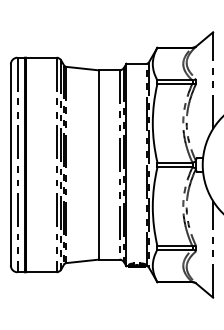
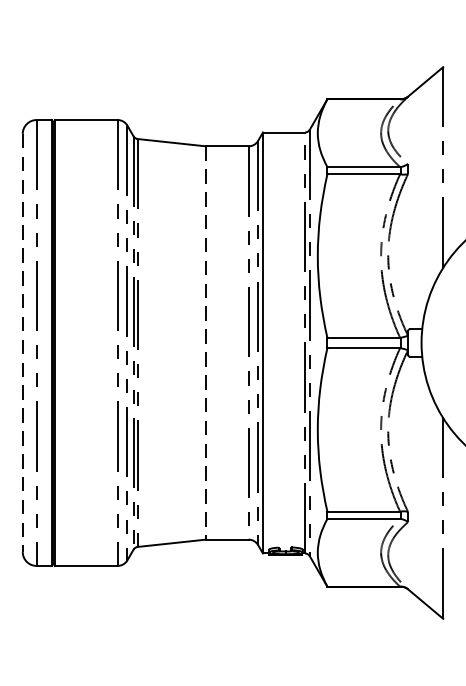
line: (10, 165) -> (22, 344), solid -> dashed
line: (99, 165) -> (207, 344), solid -> dashed

